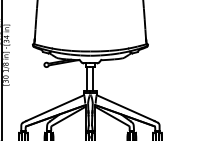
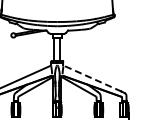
line: (125, 108) -> (92, 78), solid -> dashed

